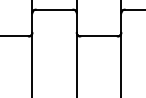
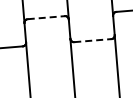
line: (54, 9) -> (46, 17), solid -> dashed
line: (99, 36) -> (93, 40), solid -> dashed

